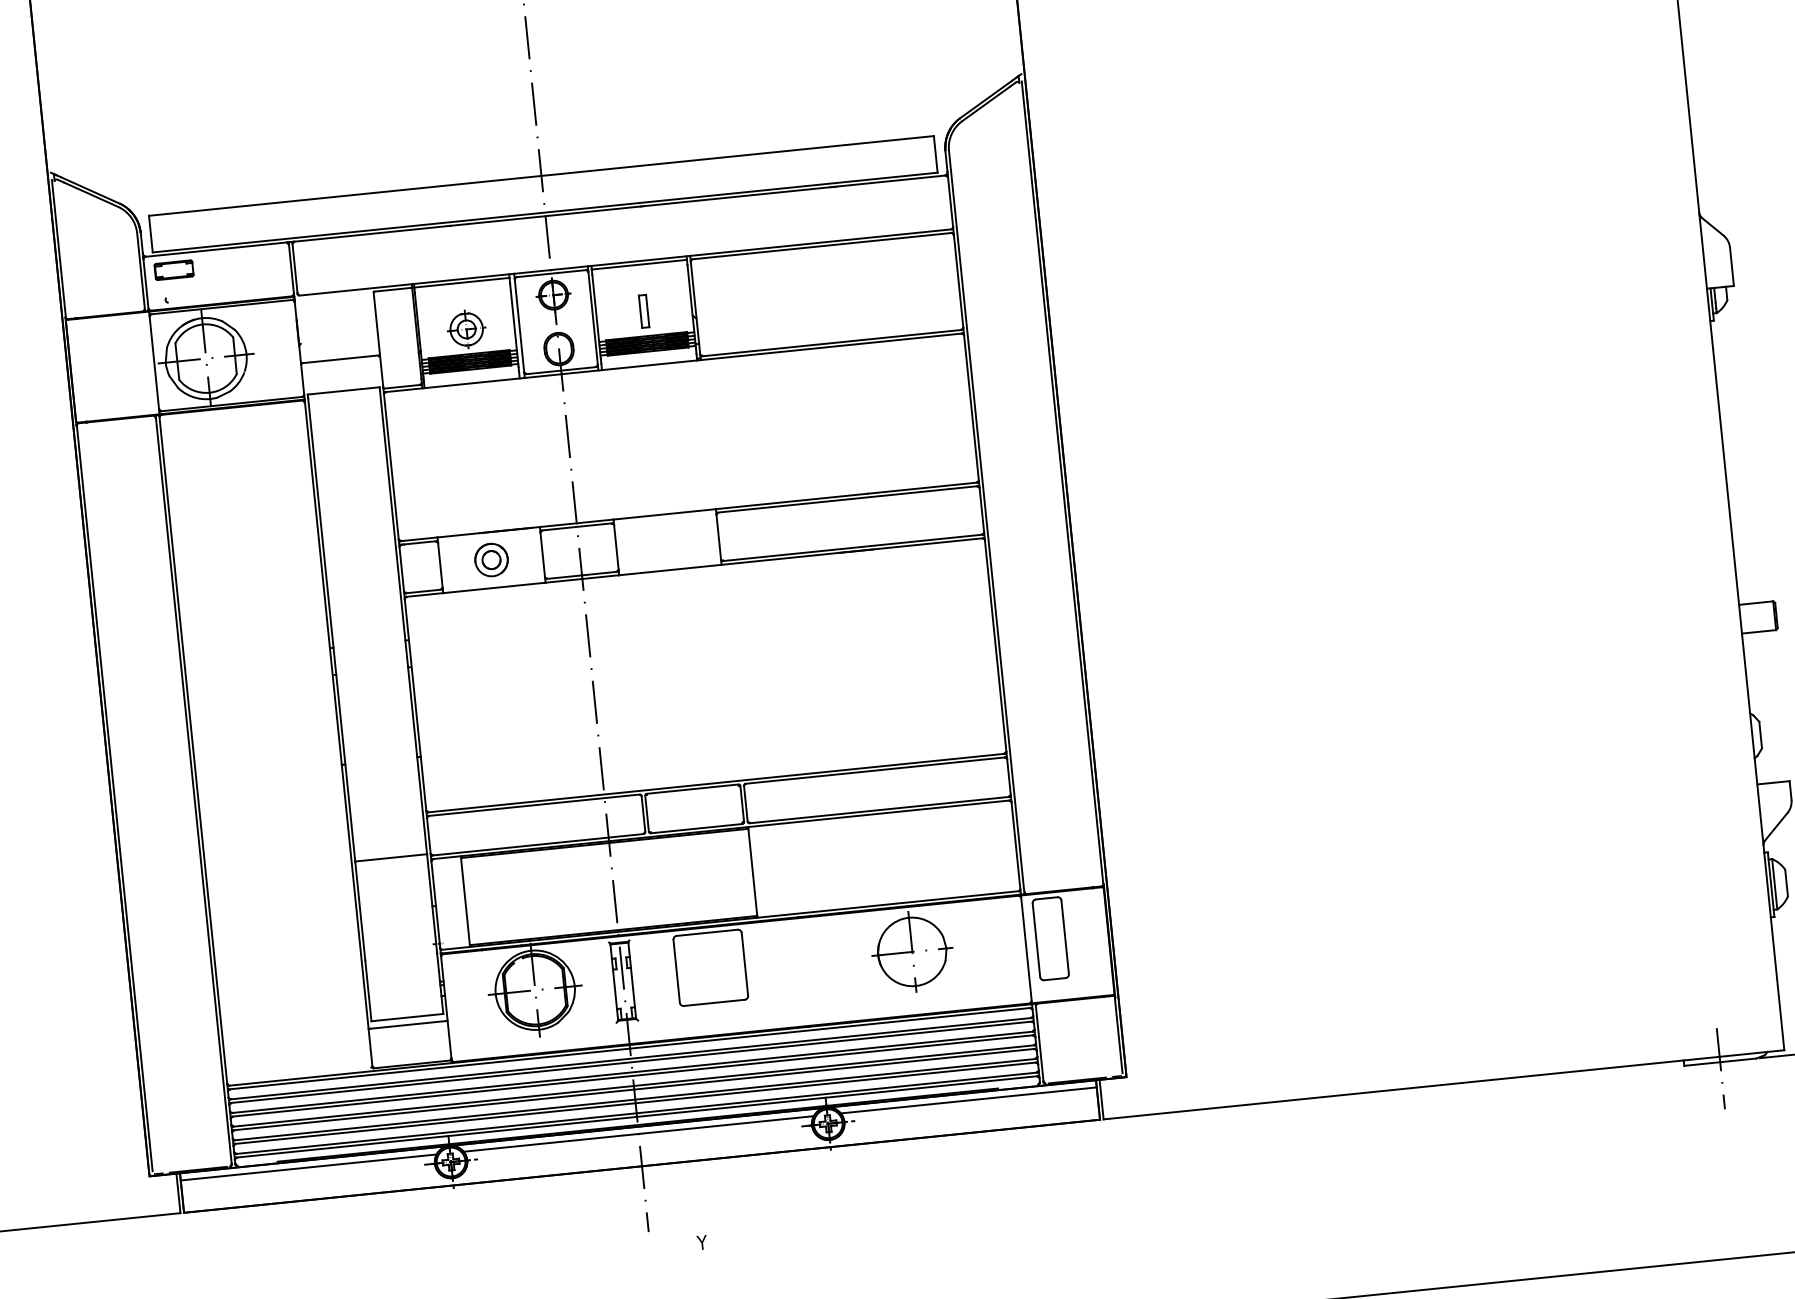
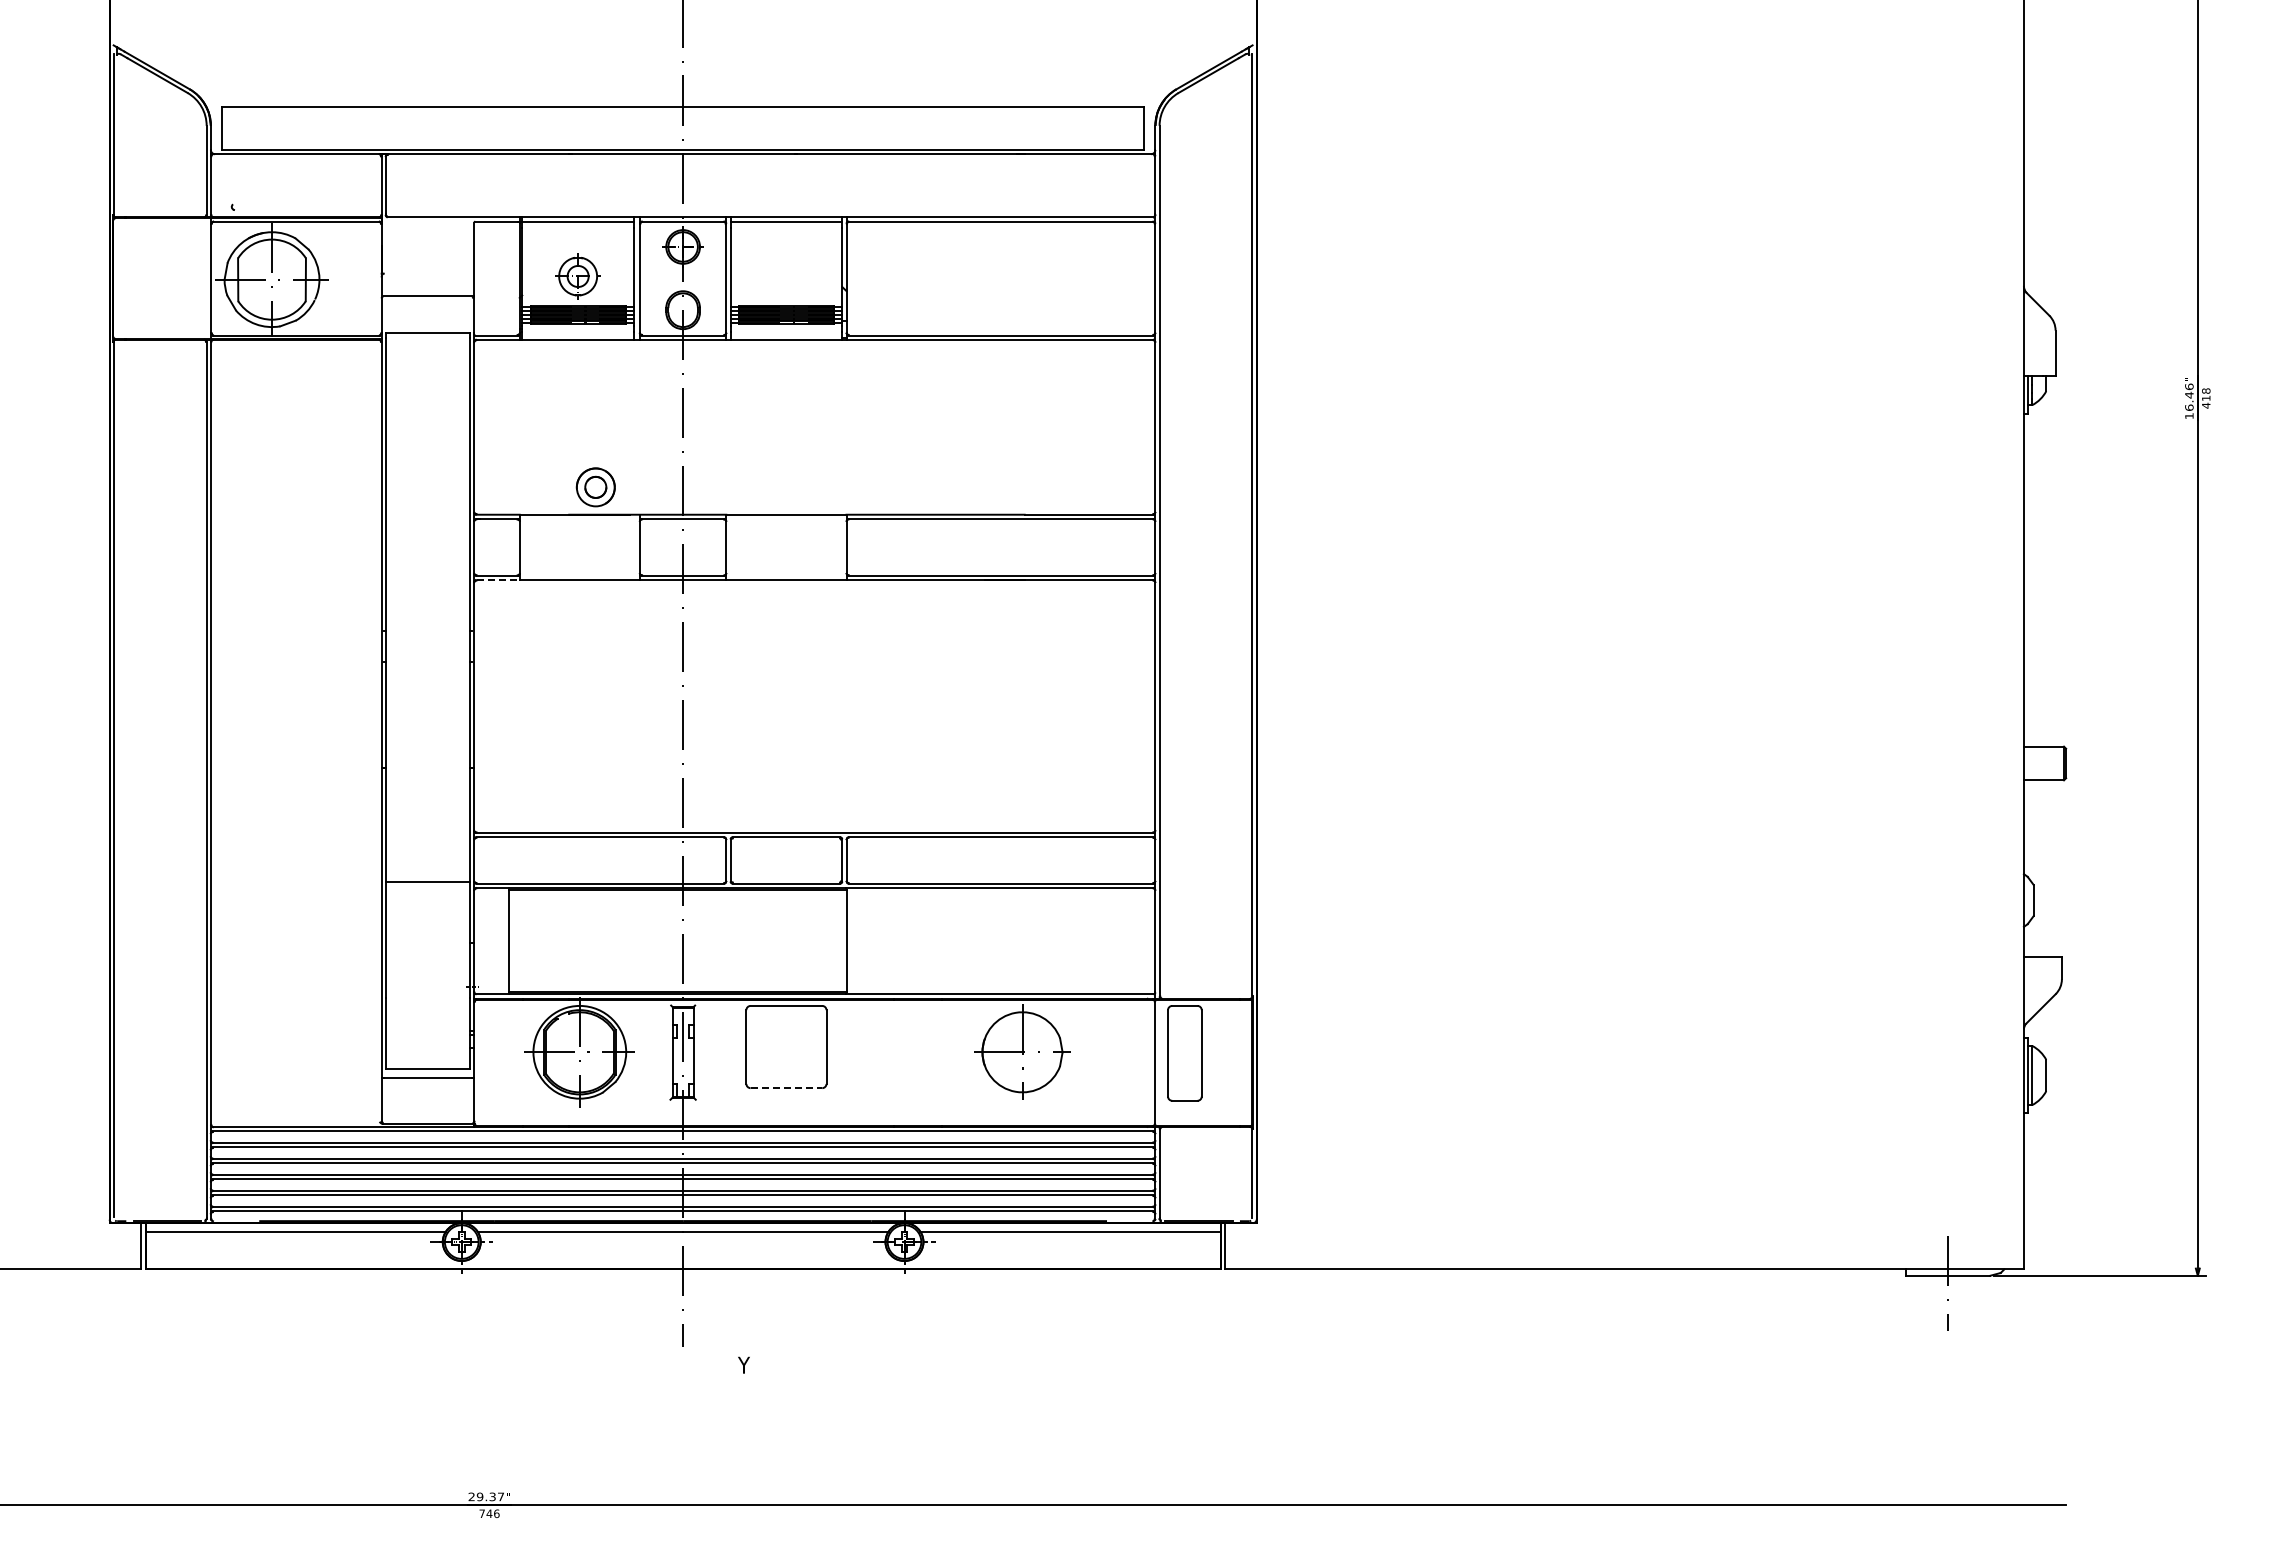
part: (174, 269) -> (245, 172), removed
part: (644, 311) -> (786, 276), removed
part: (491, 560) -> (595, 487), moved
line: (425, 595) -> (498, 580), solid -> dashed
line: (714, 1003) -> (786, 1088), solid -> dashed

